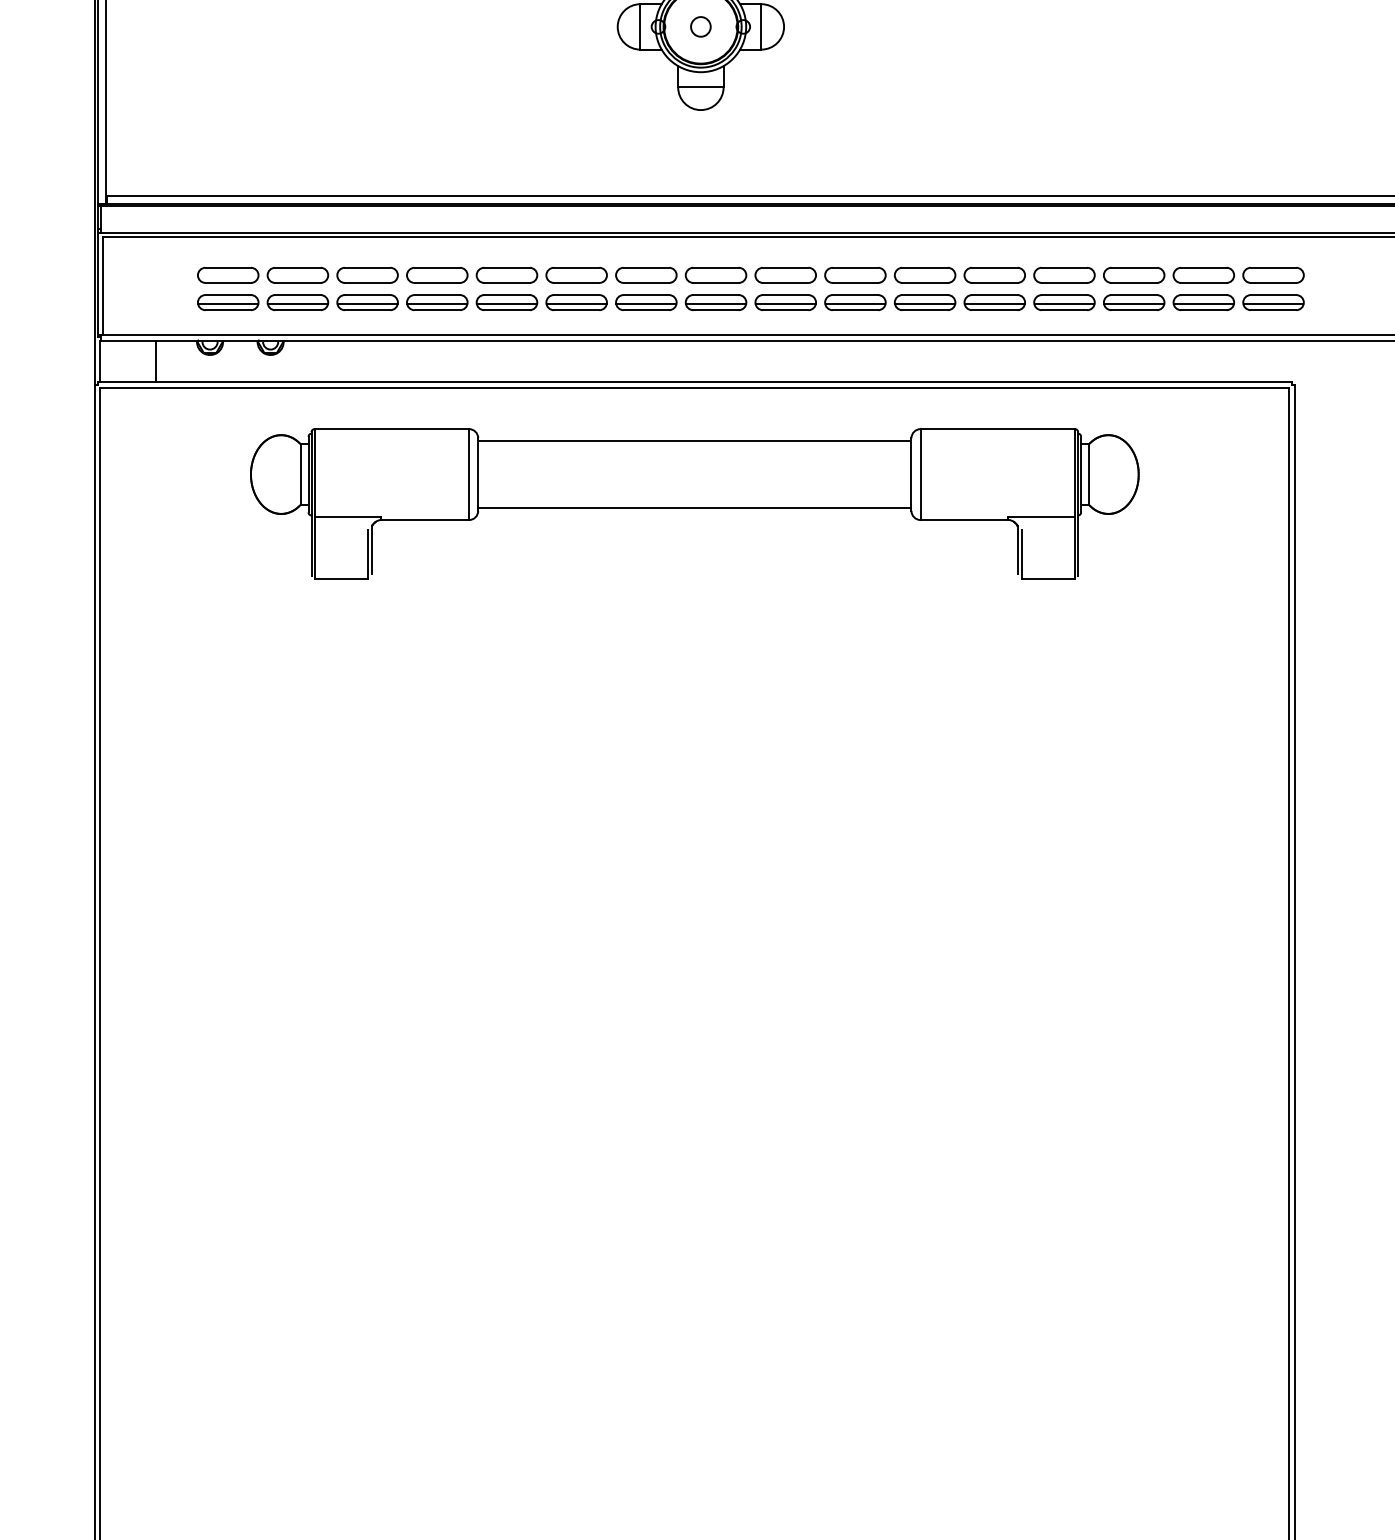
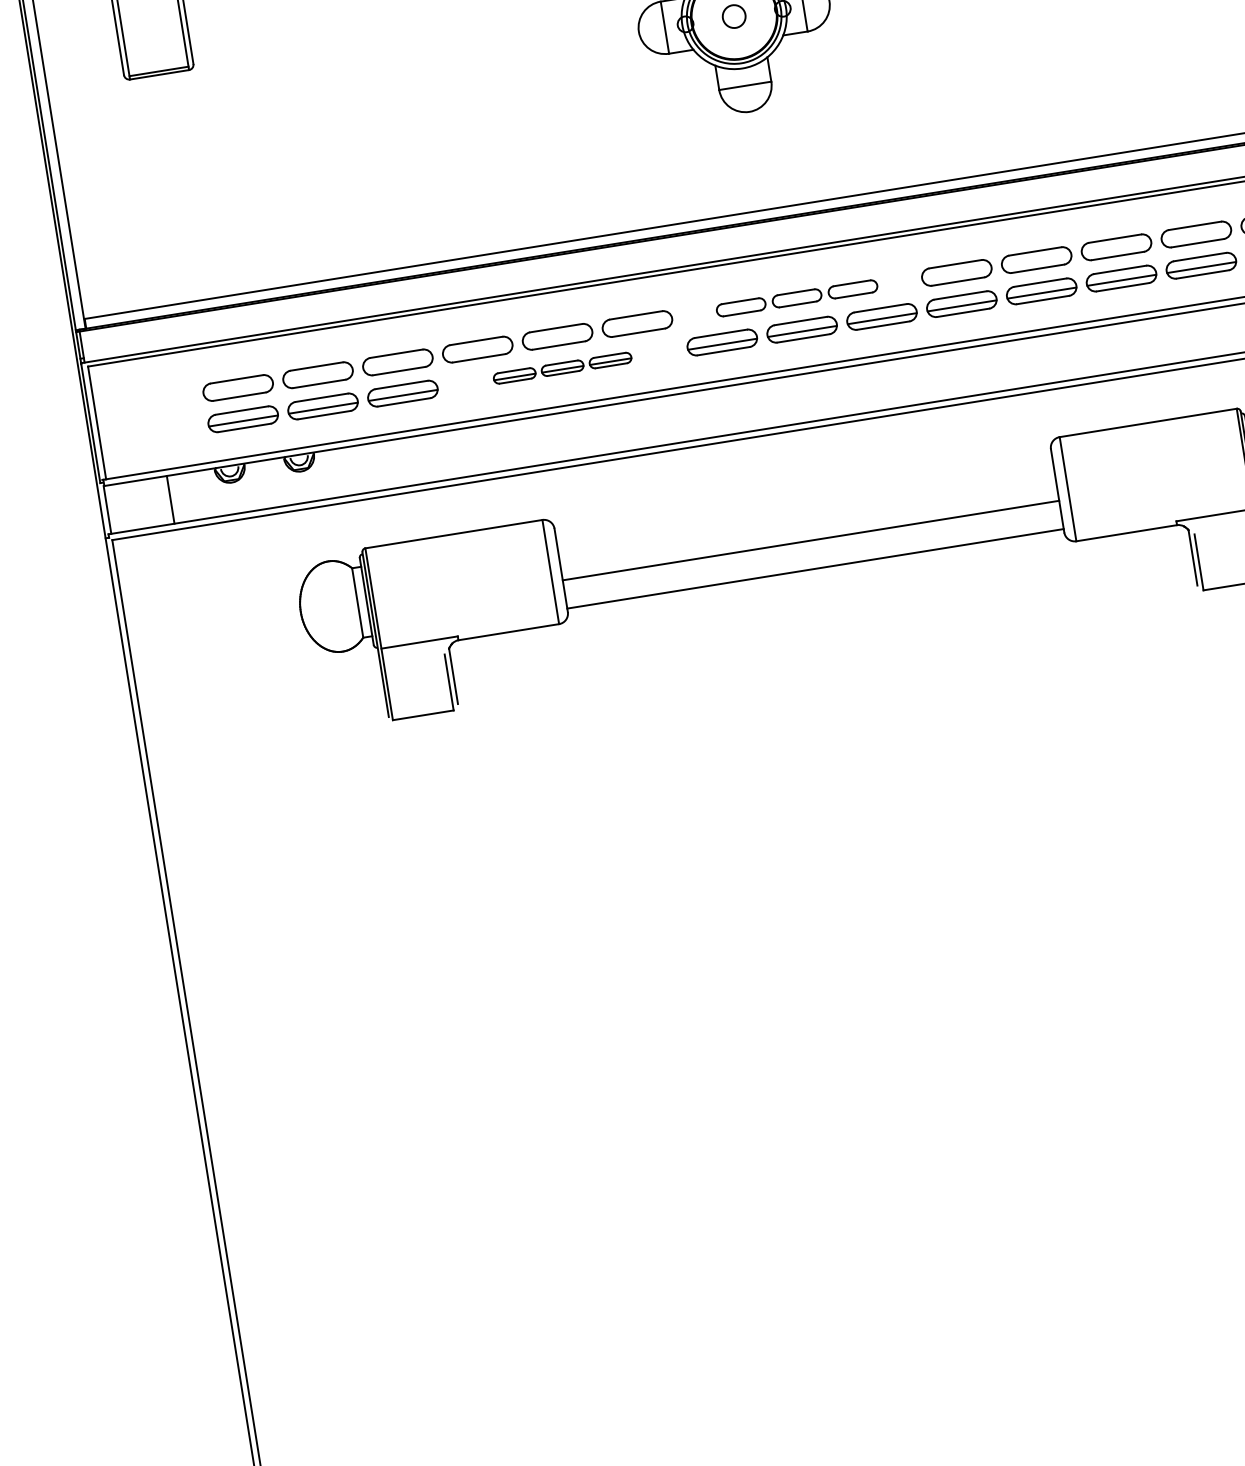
part: (715, 274) -> (796, 297), size x0.7
part: (506, 302) -> (562, 368), size x0.6
line: (694, 441) -> (810, 540), moved

